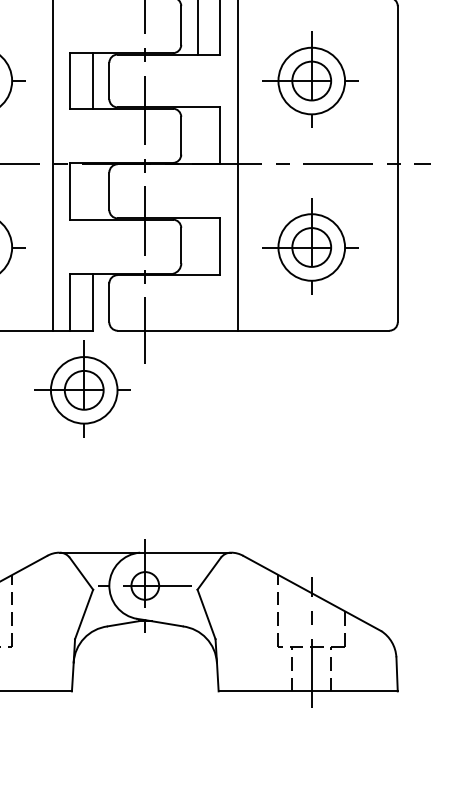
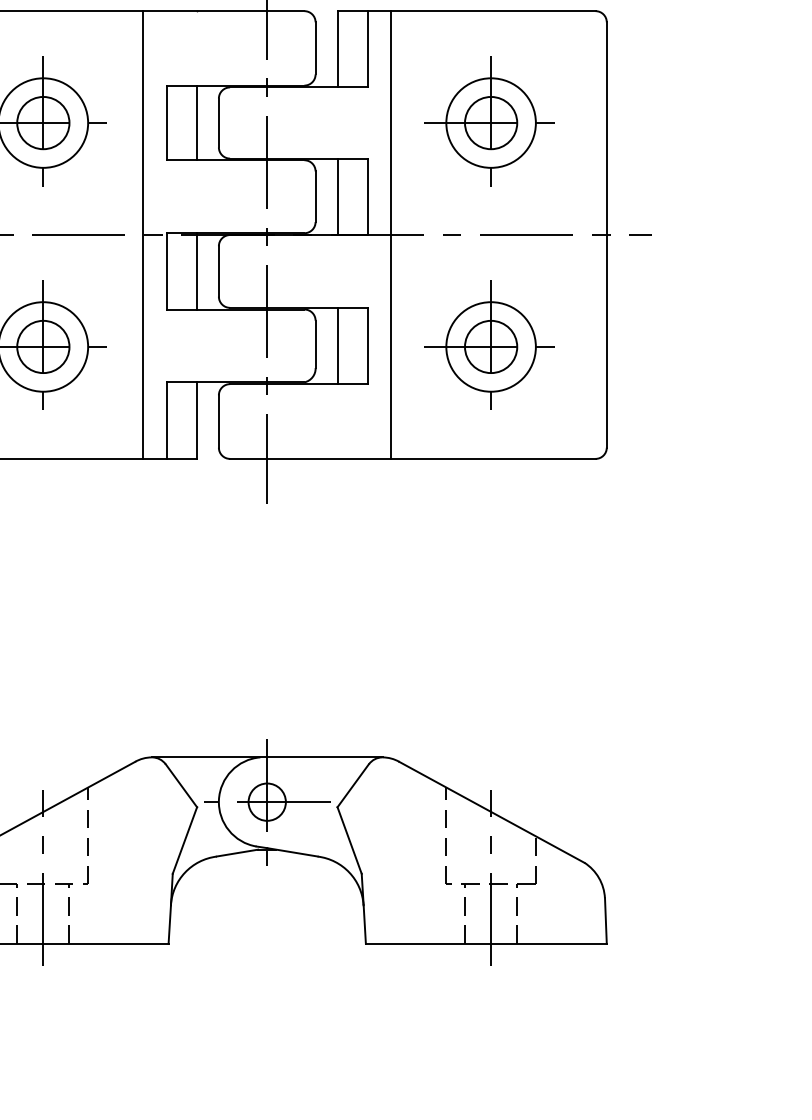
line: (197, 135) -> (337, 196), added
line: (93, 191) -> (197, 271), added
line: (197, 246) -> (337, 345), added
part: (83, 389) -> (183, 537), removed

